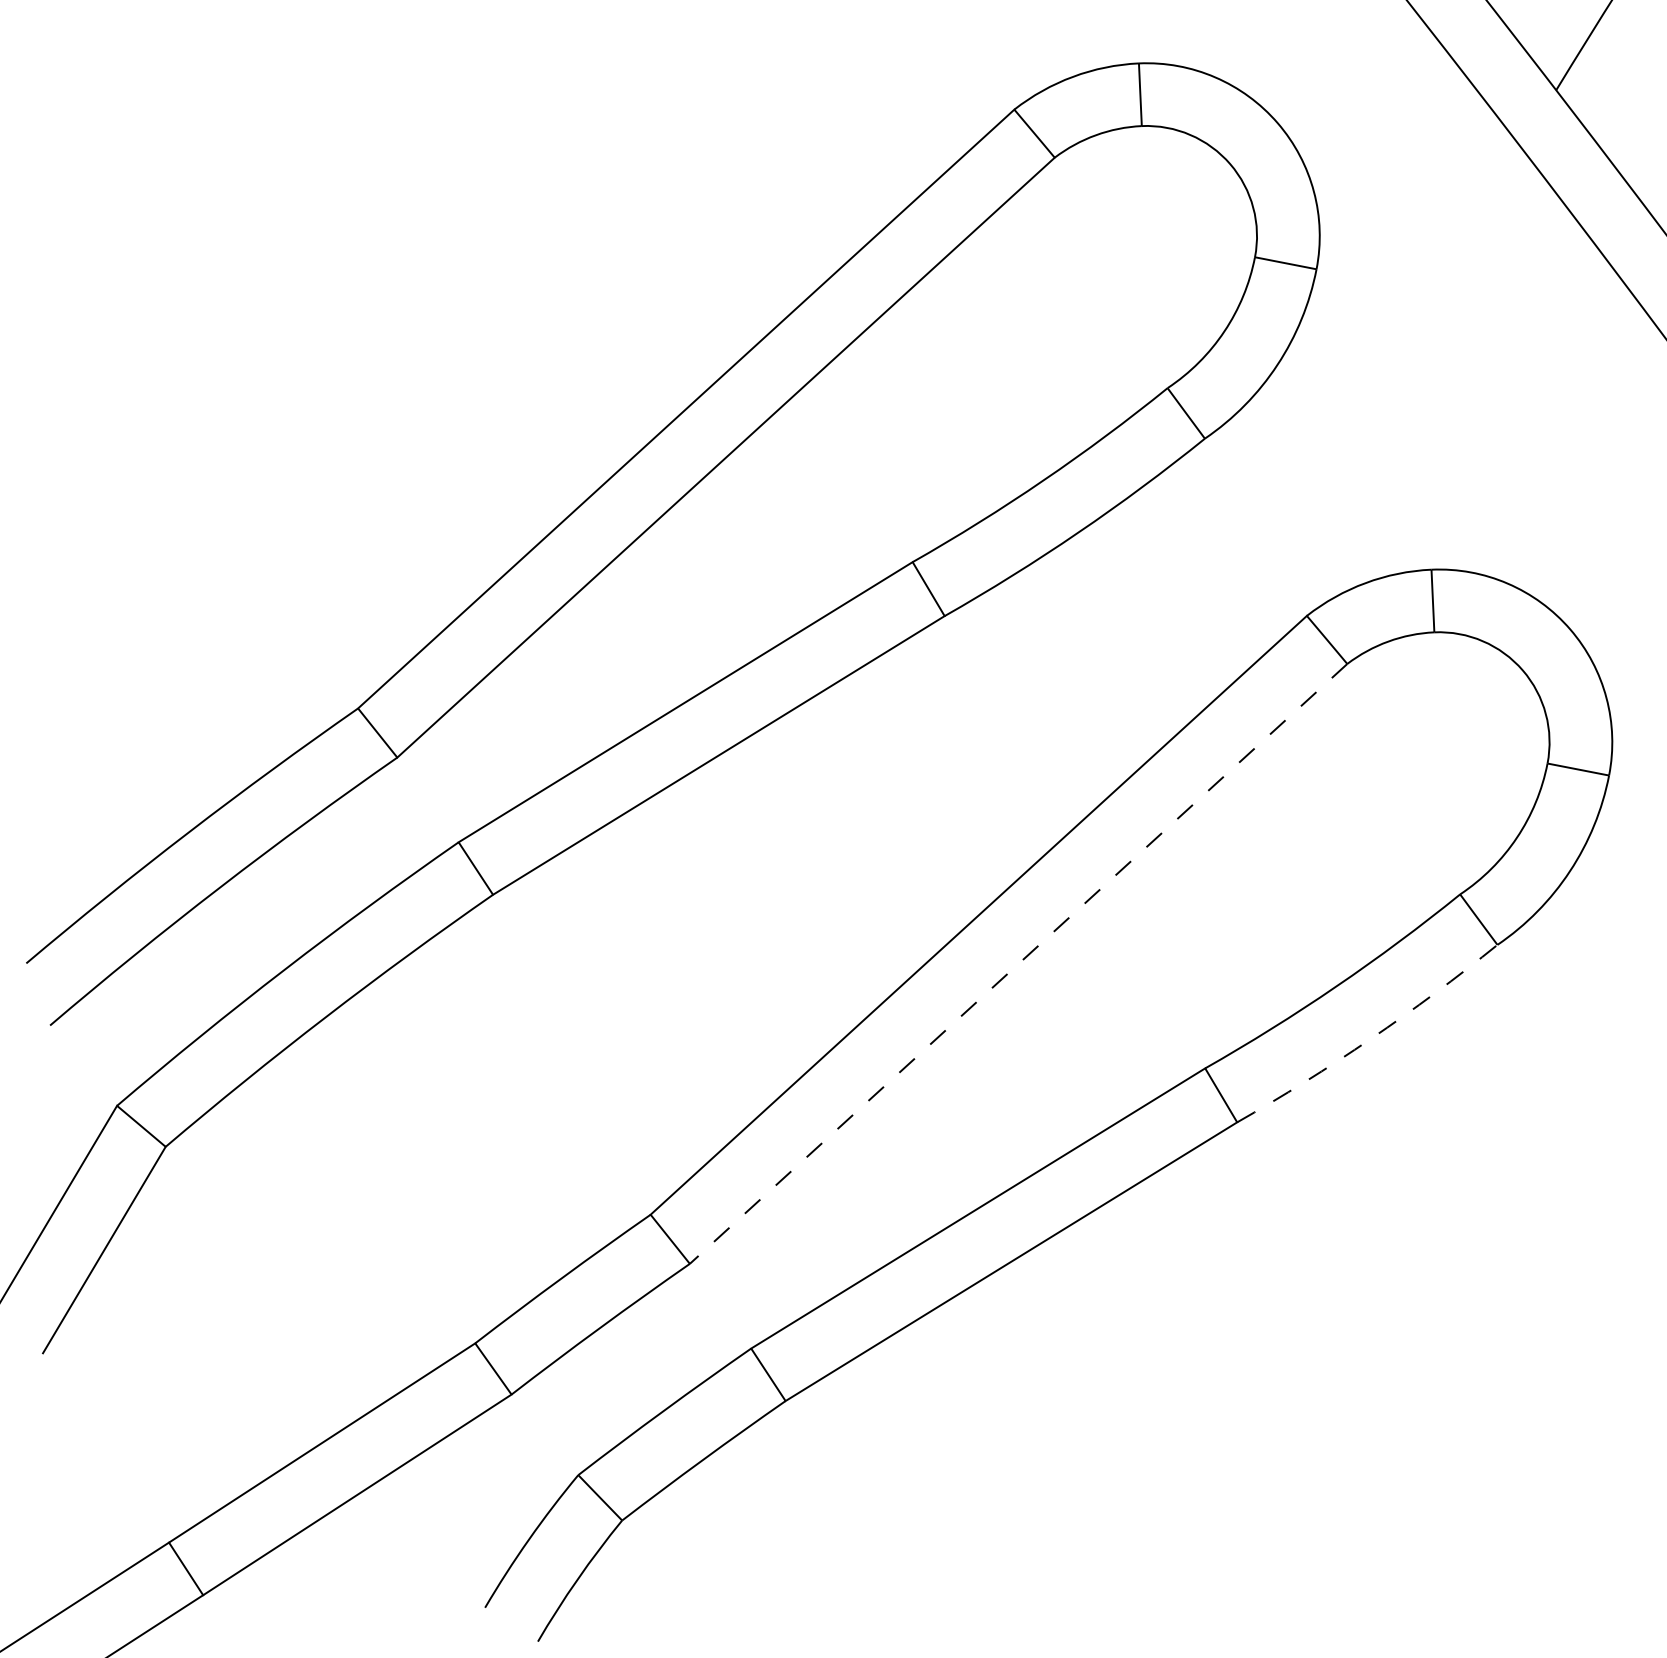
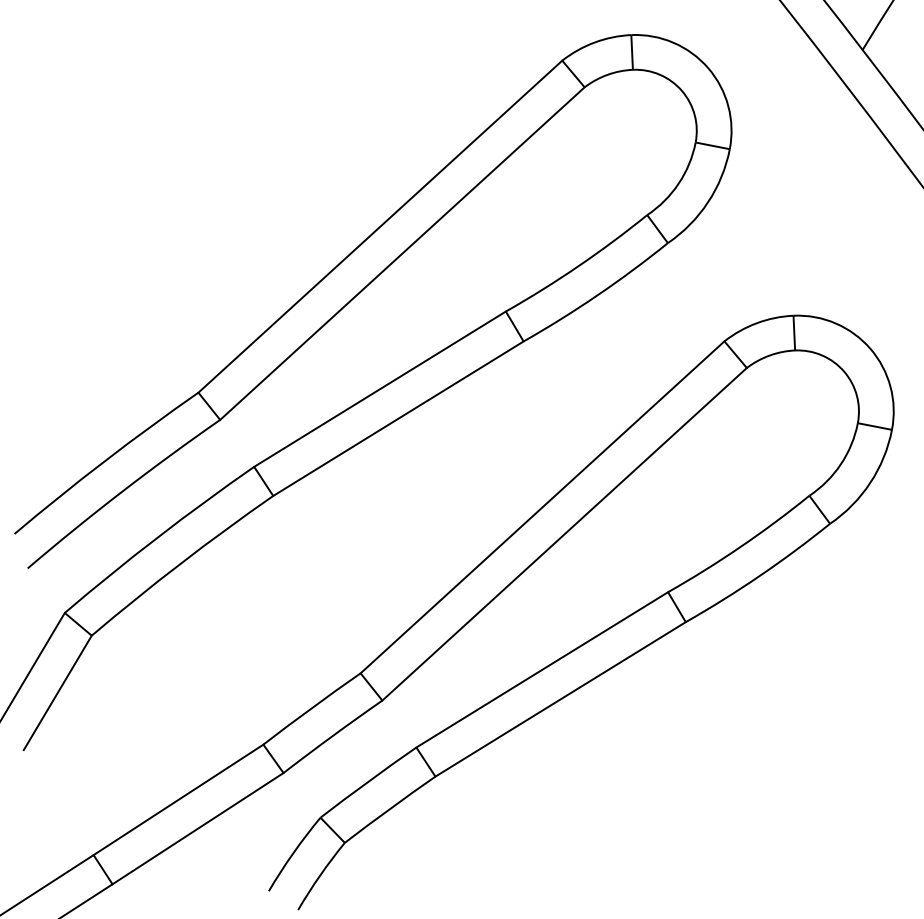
line: (1018, 964) -> (564, 534), dashed -> solid
arc: (1370, 1038) -> (759, 575), dashed -> solid

